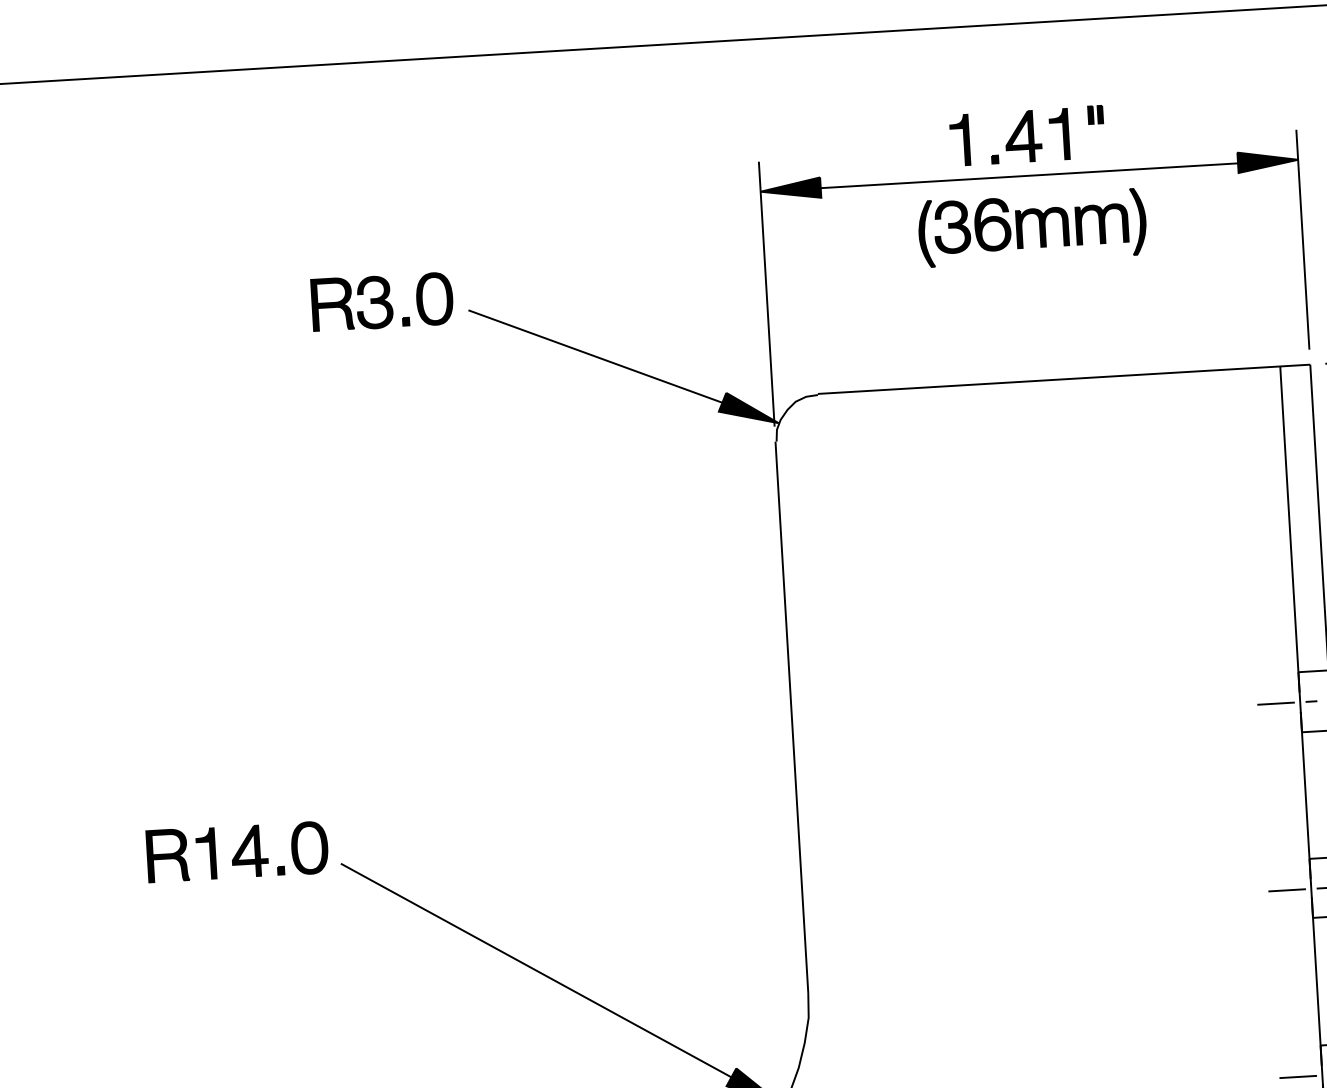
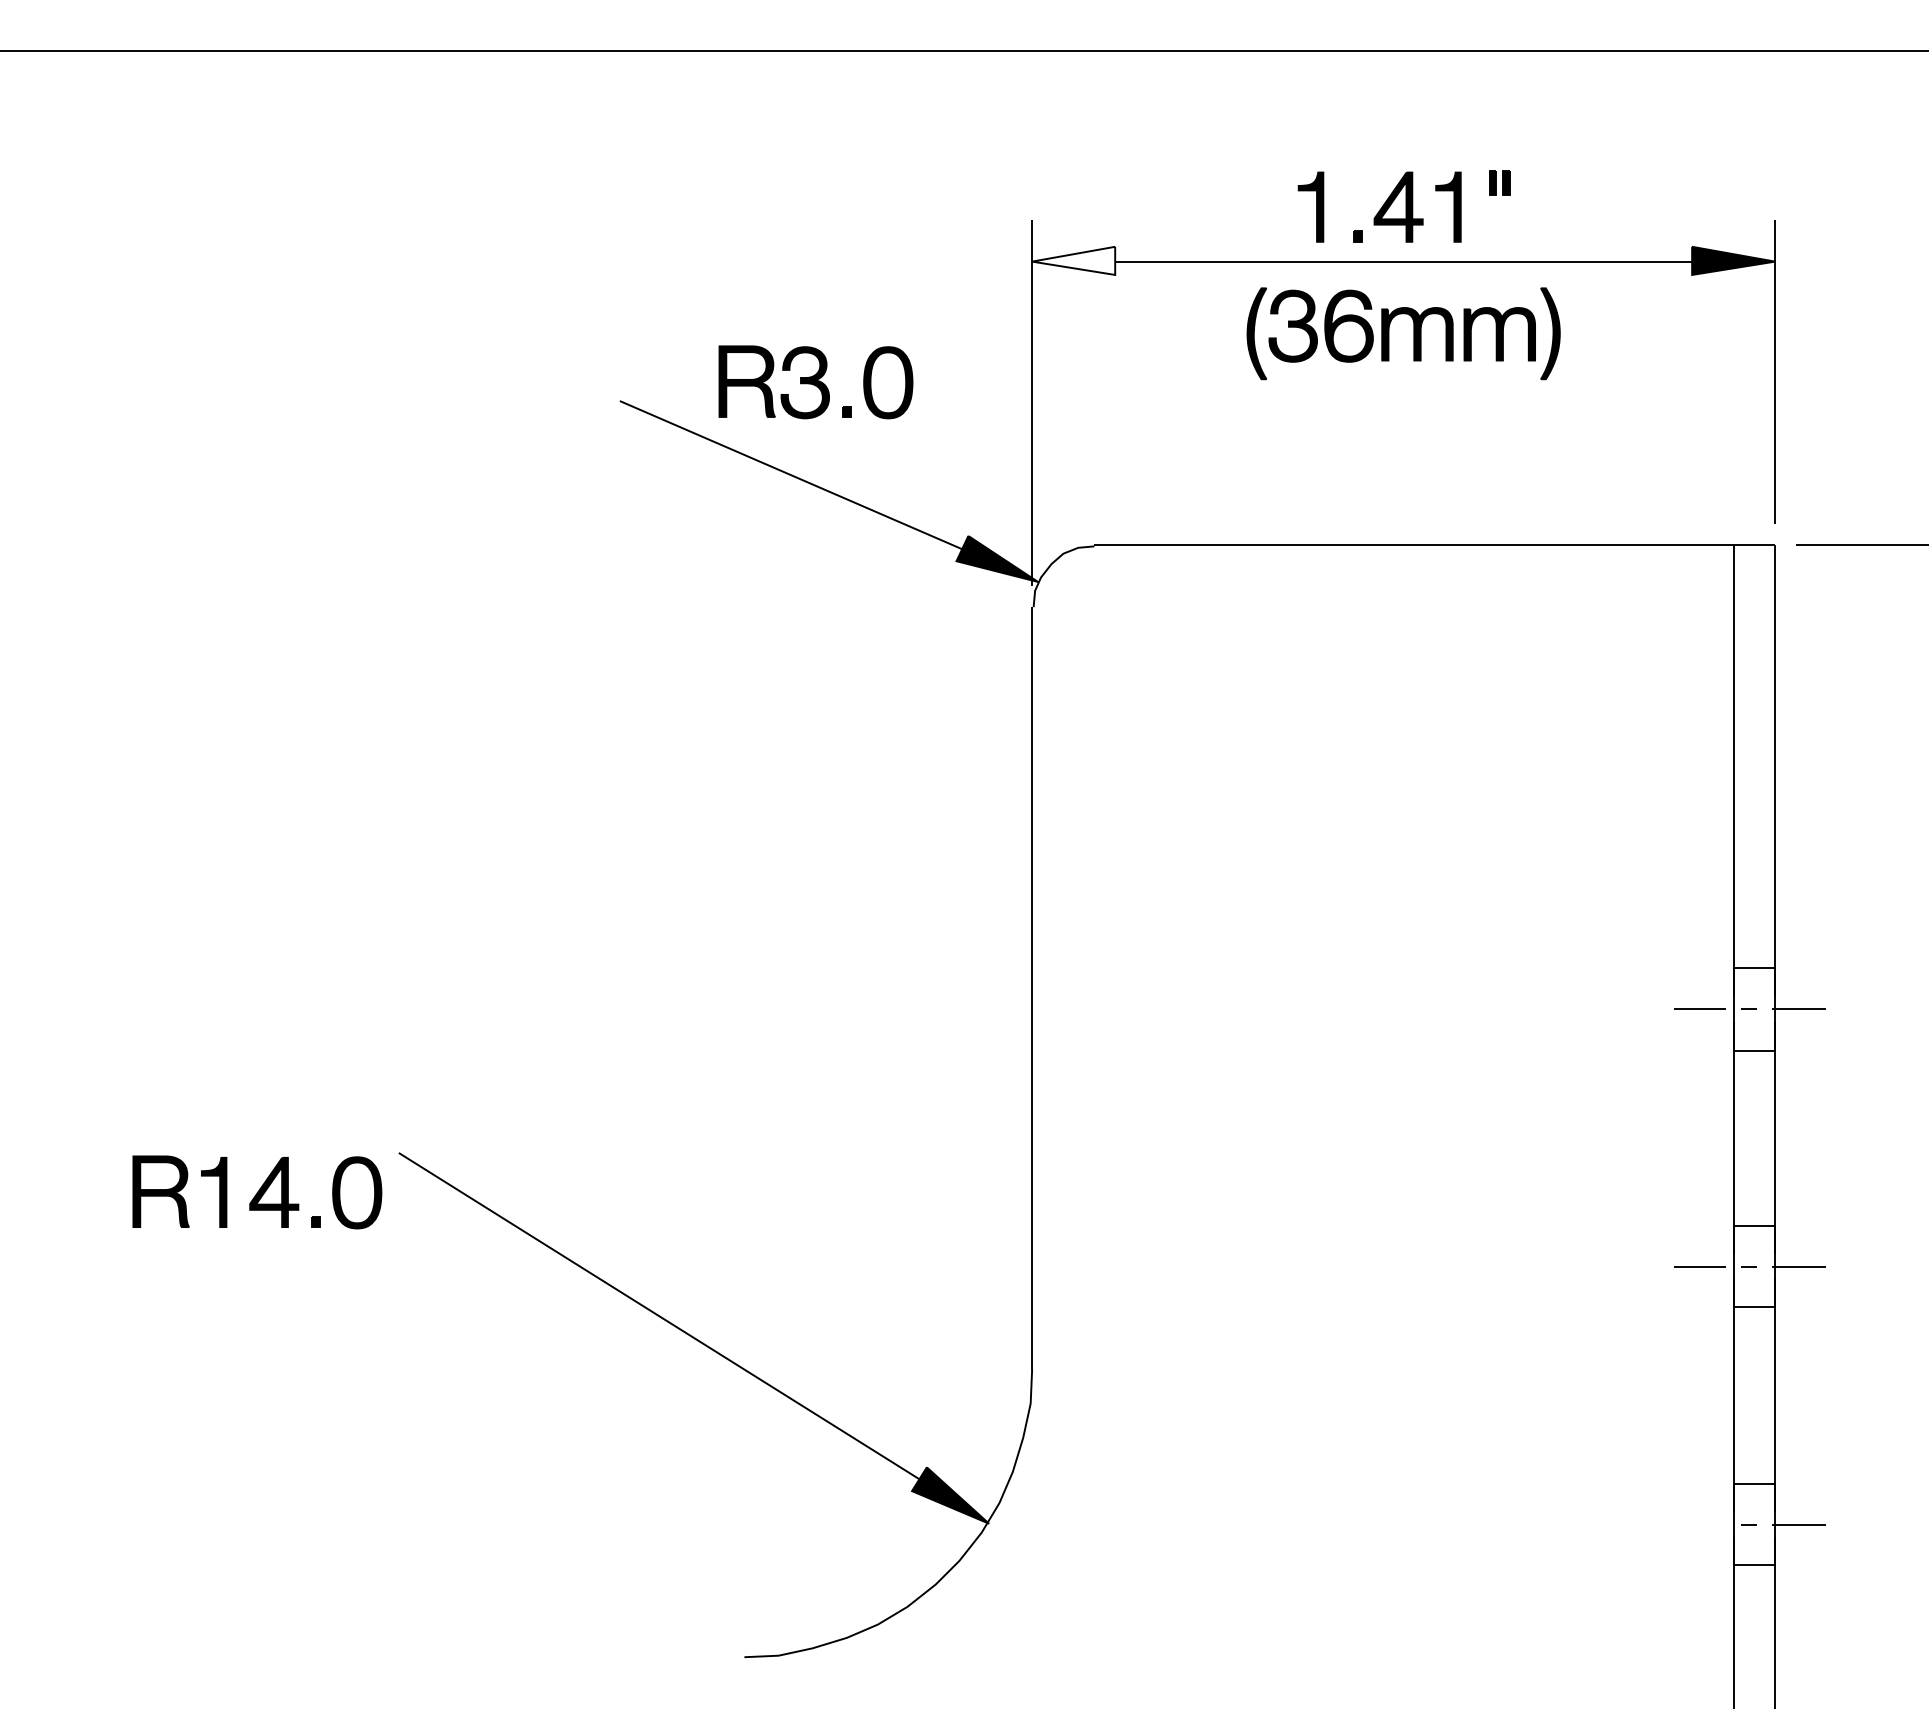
fill: (790, 189) -> (1073, 260), removed
part: (382, 301) -> (815, 382), moved
part: (237, 852) -> (257, 1192), moved
line: (1297, 1076) -> (1699, 1524), removed

